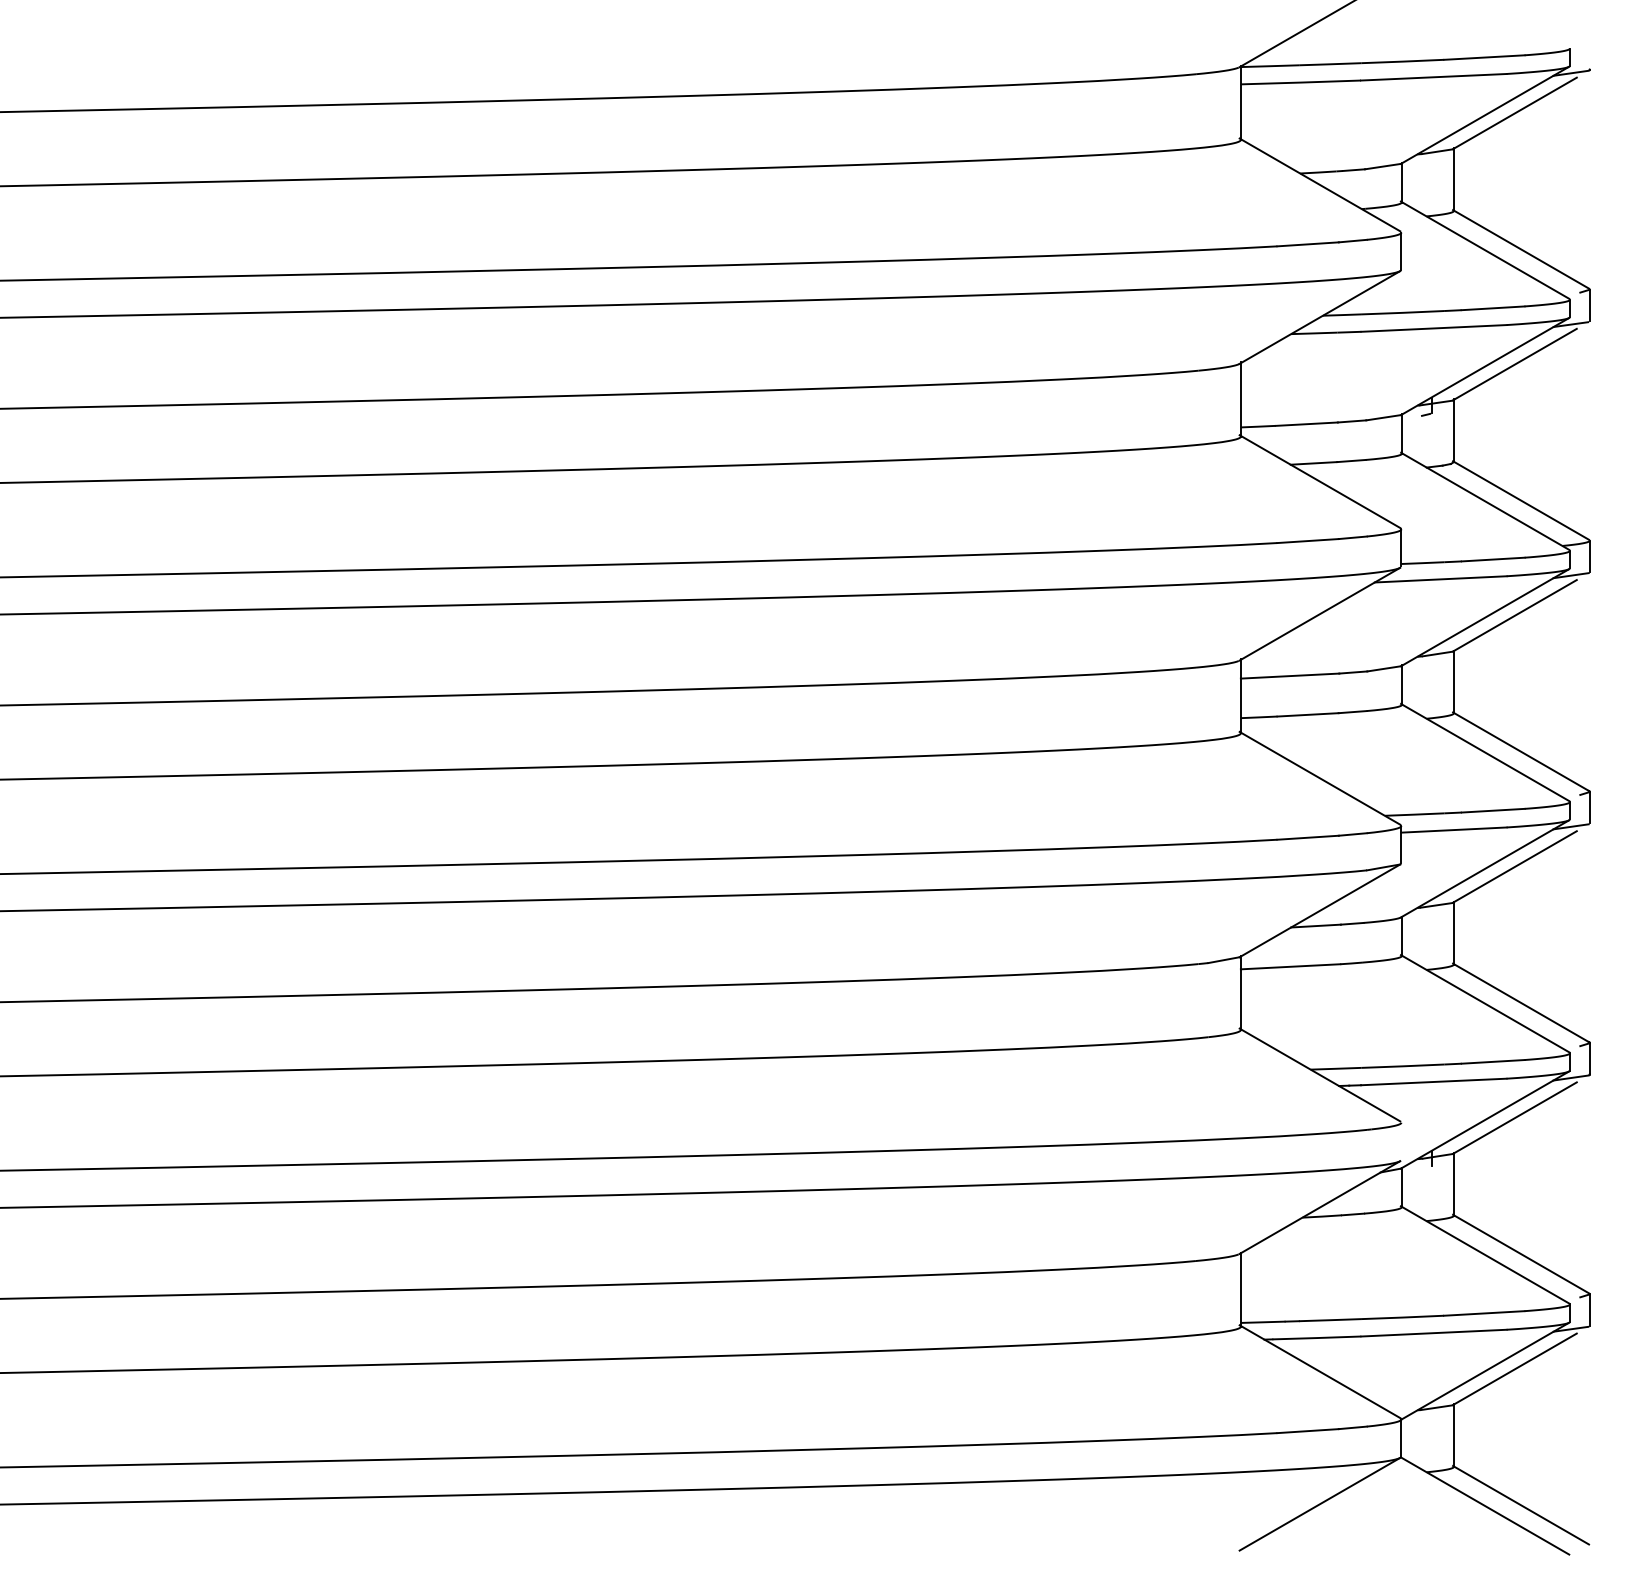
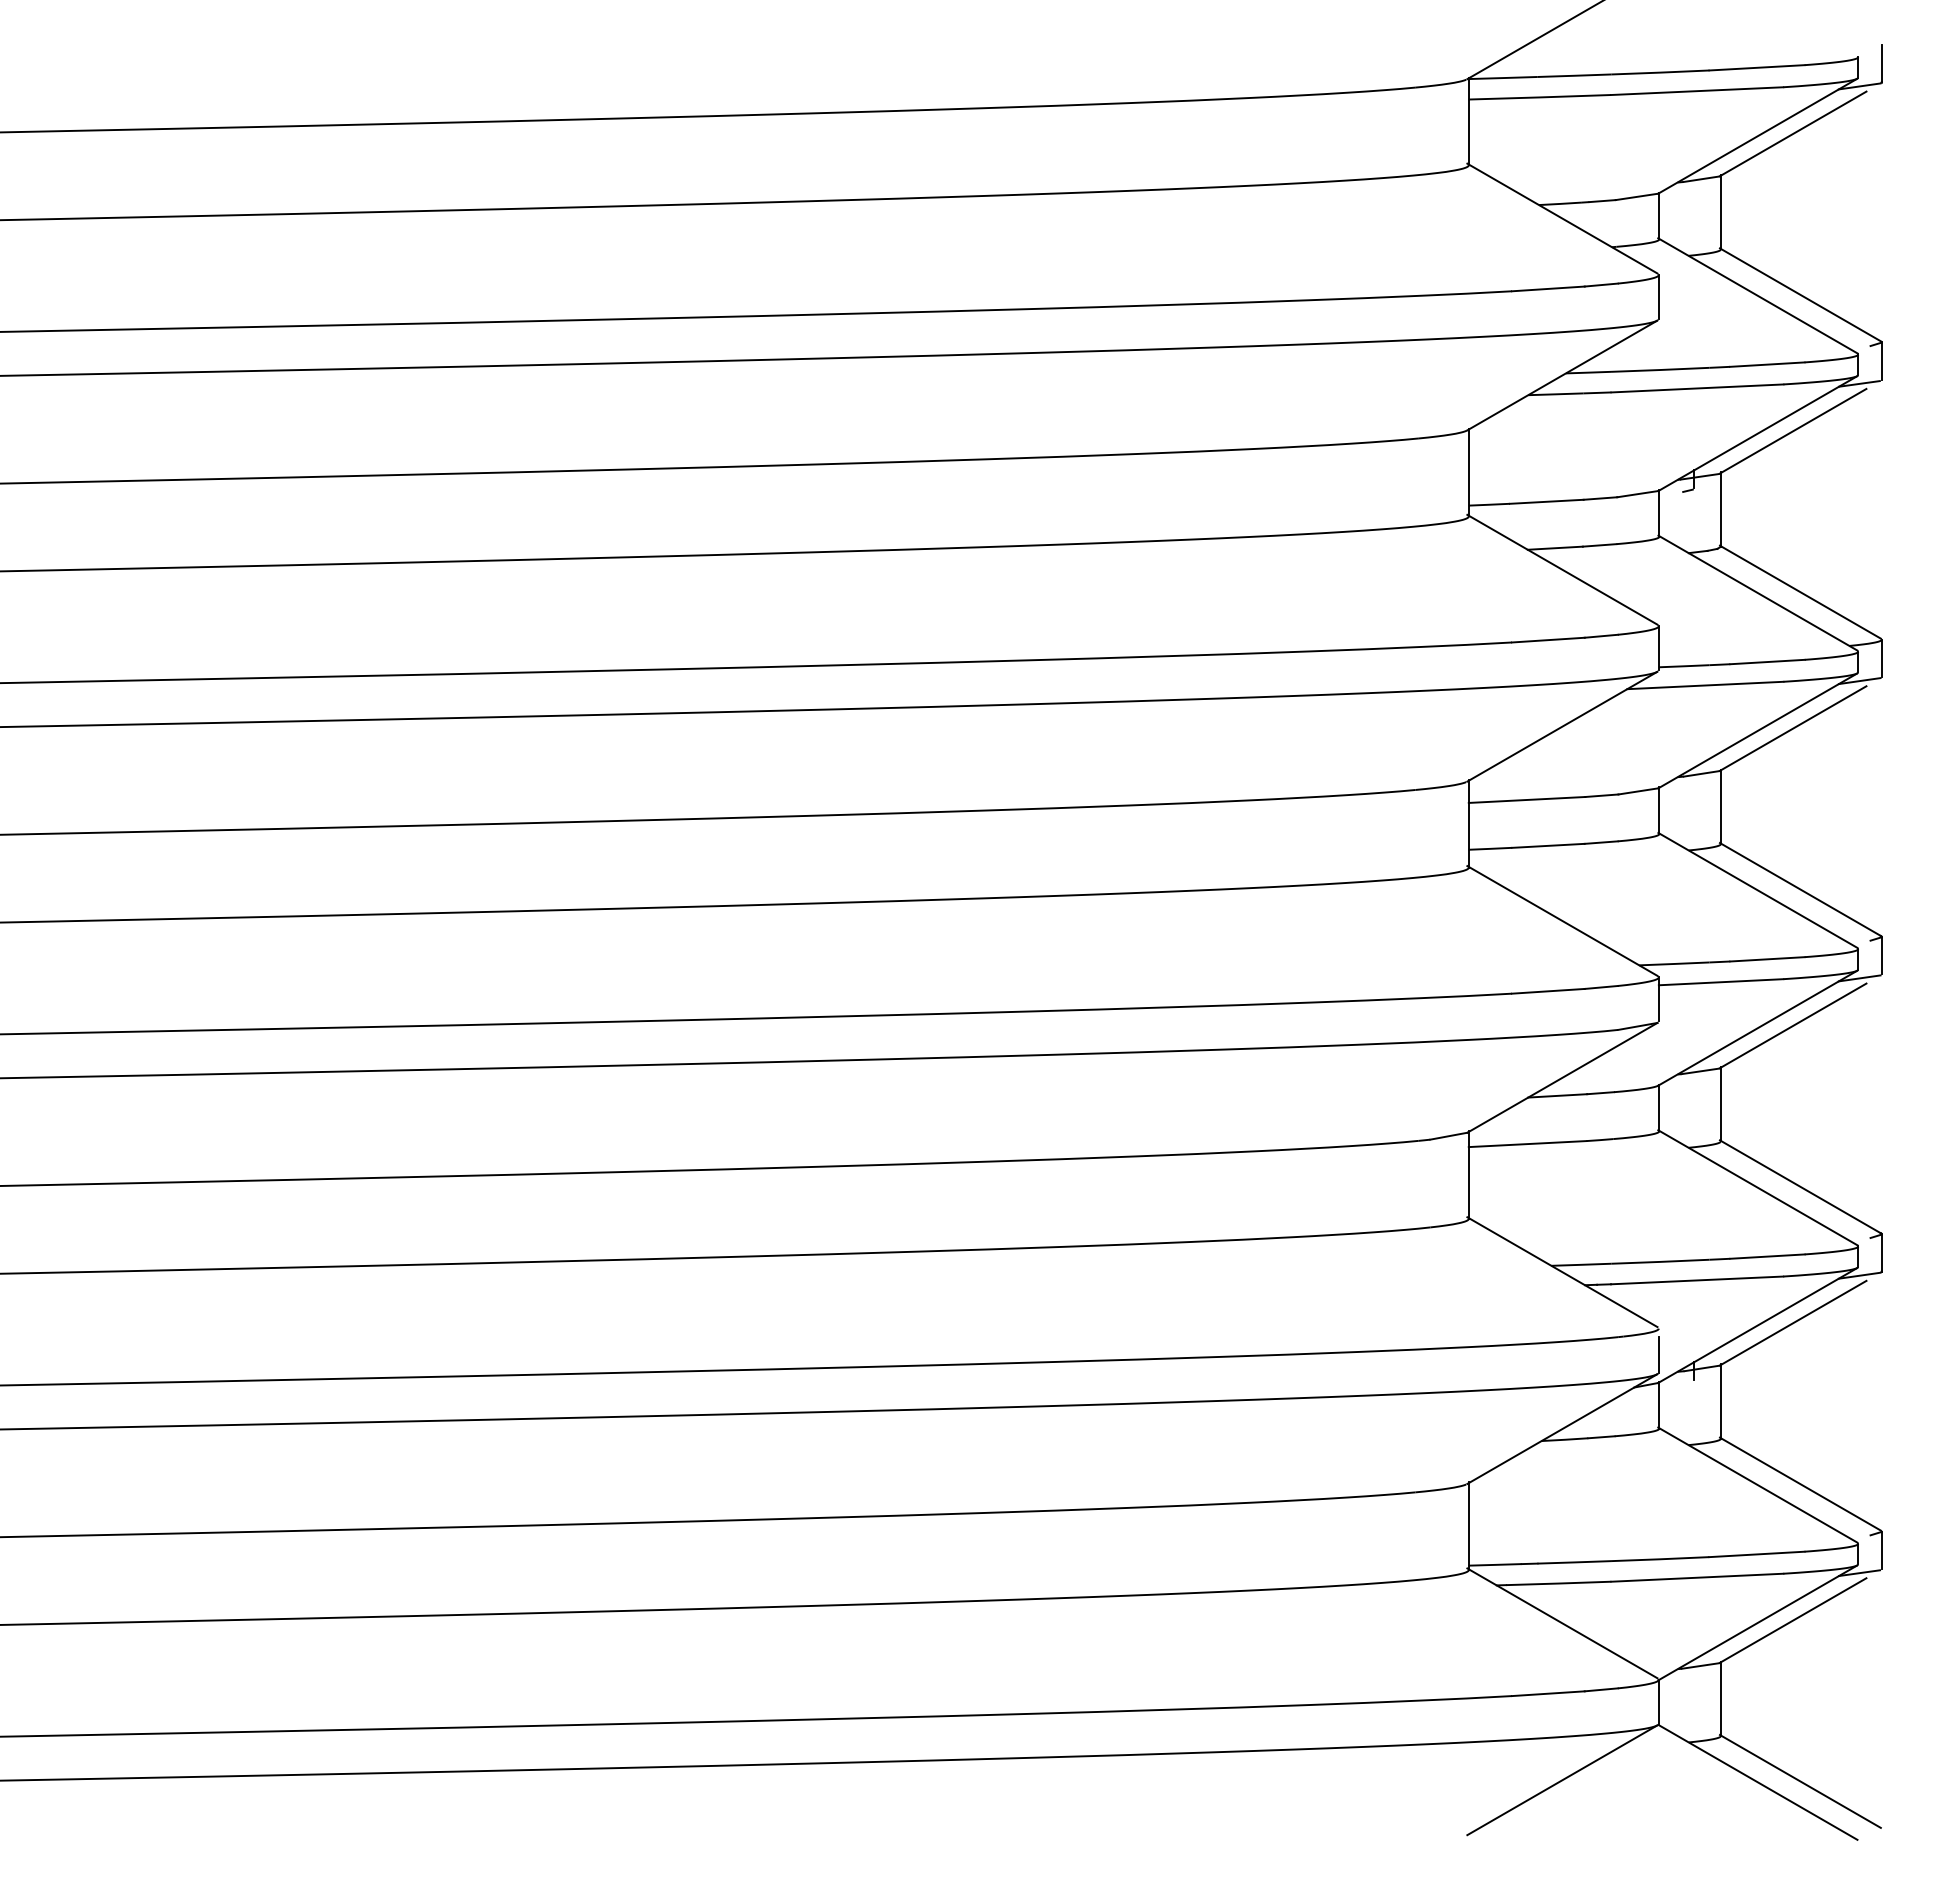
line: (1589, 53) -> (1881, 63), added
line: (1401, 1144) -> (1658, 1354), added

